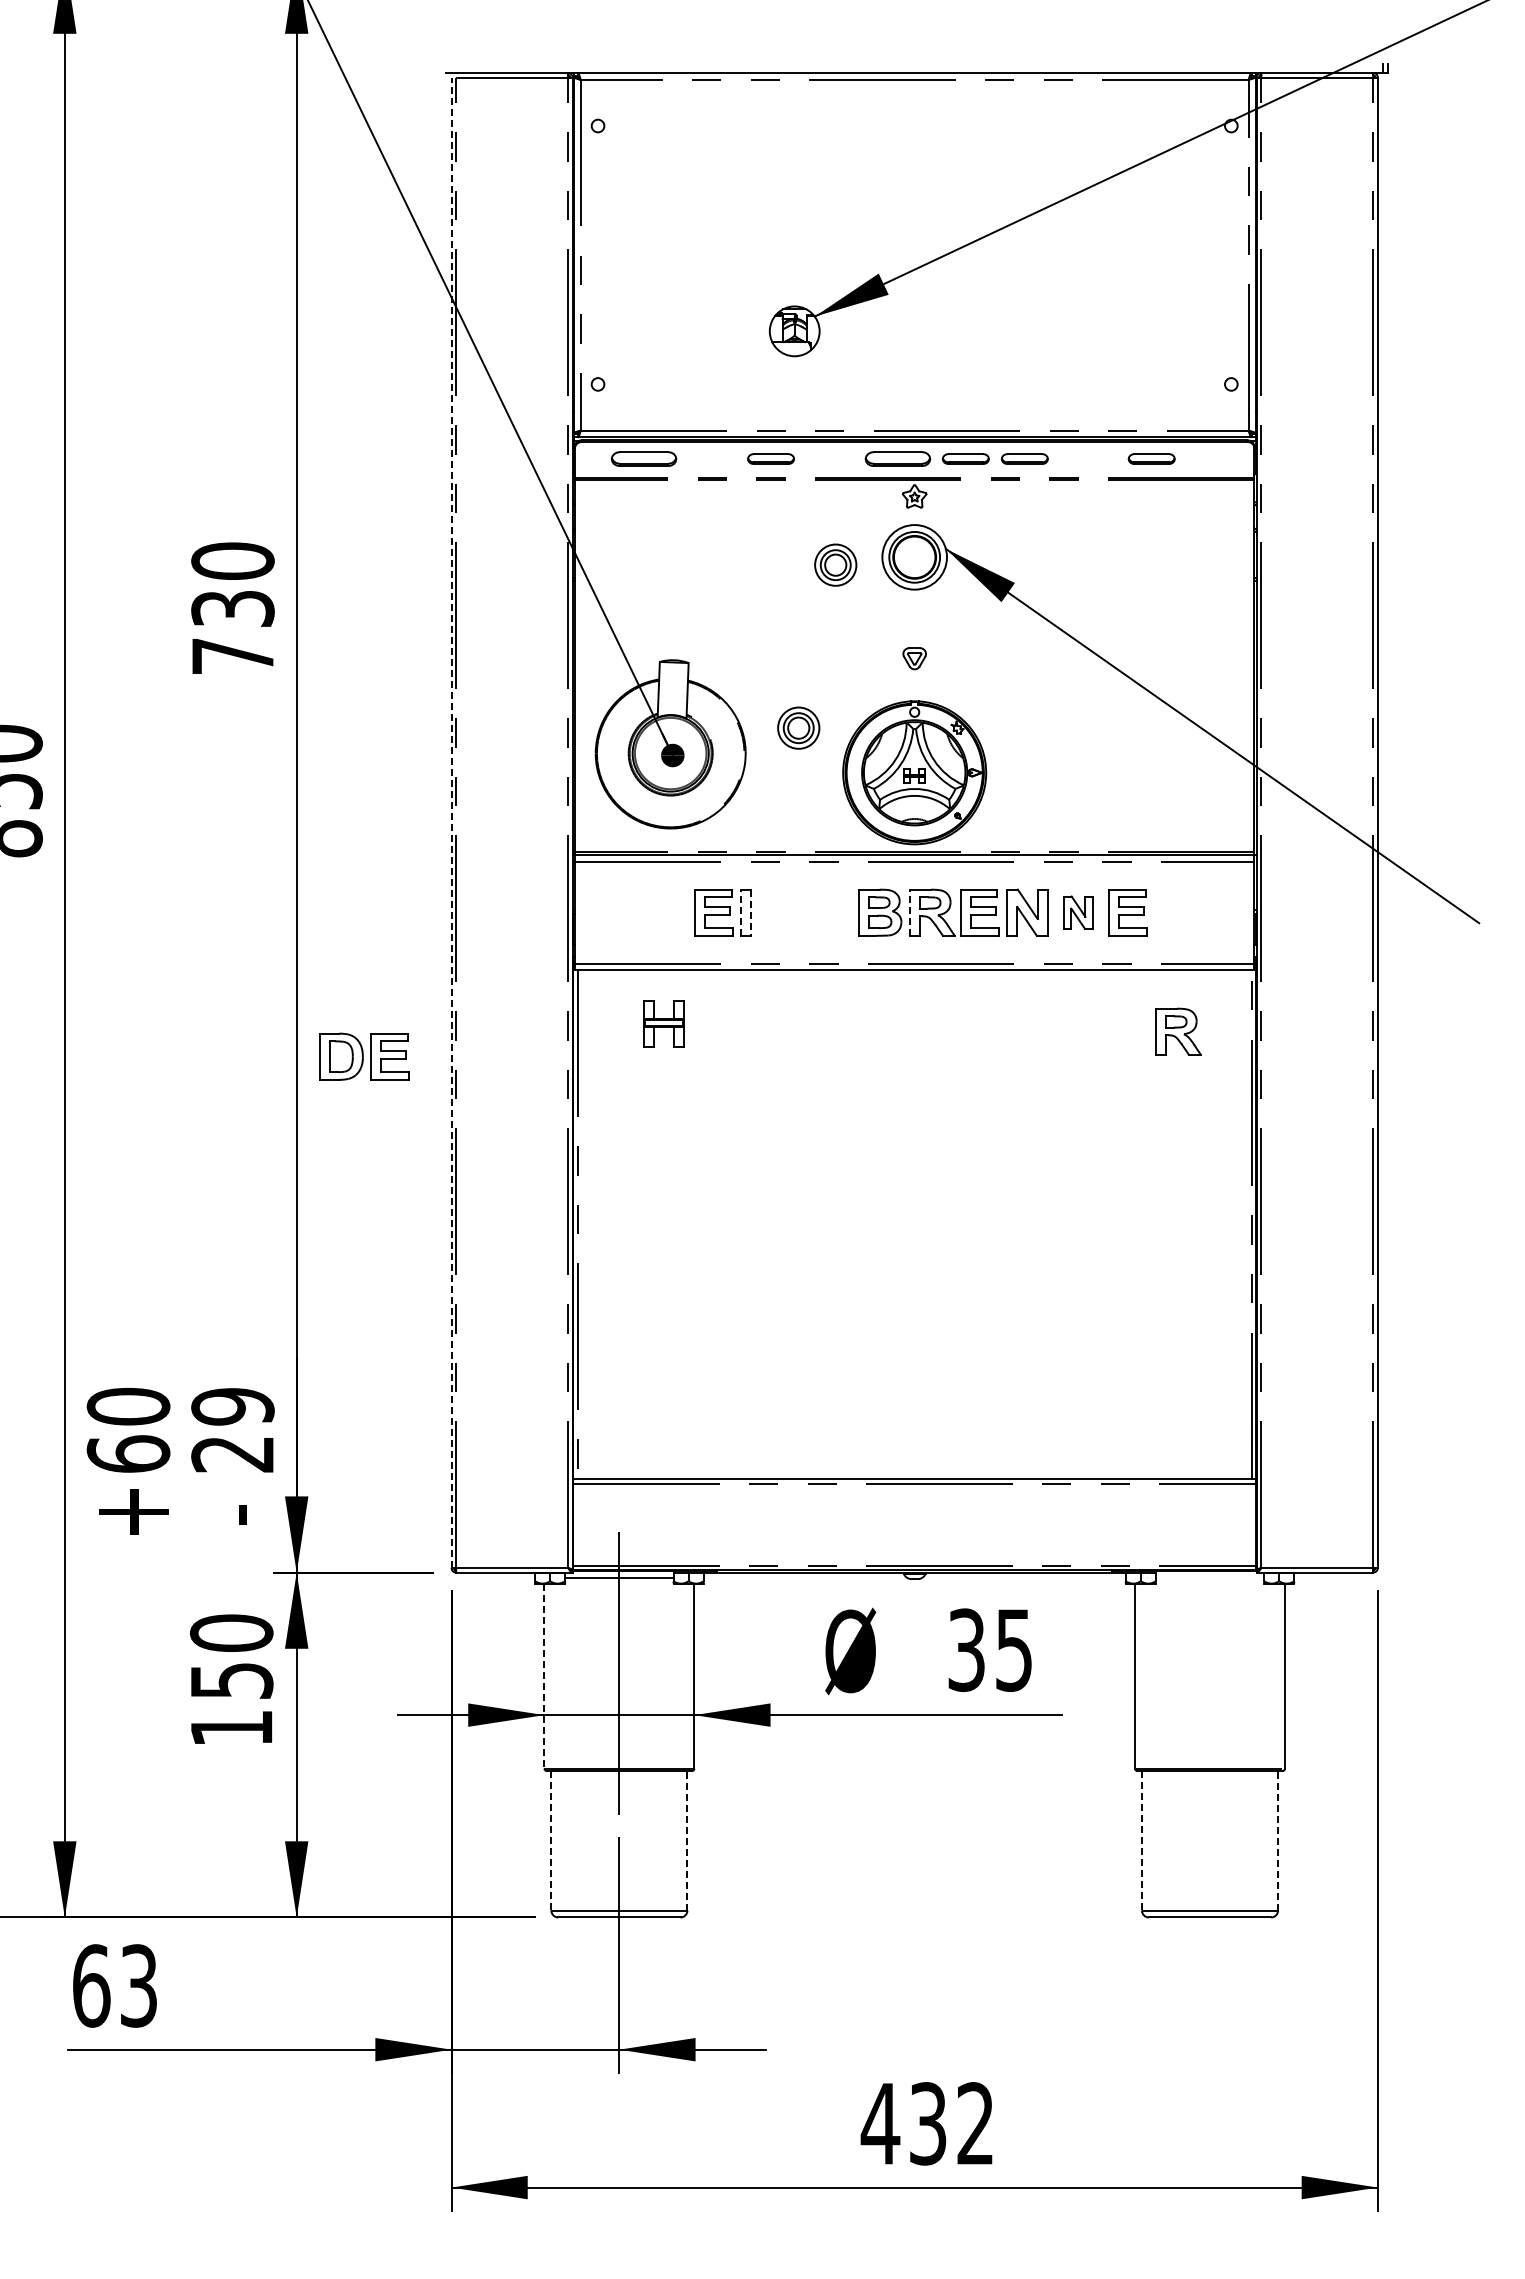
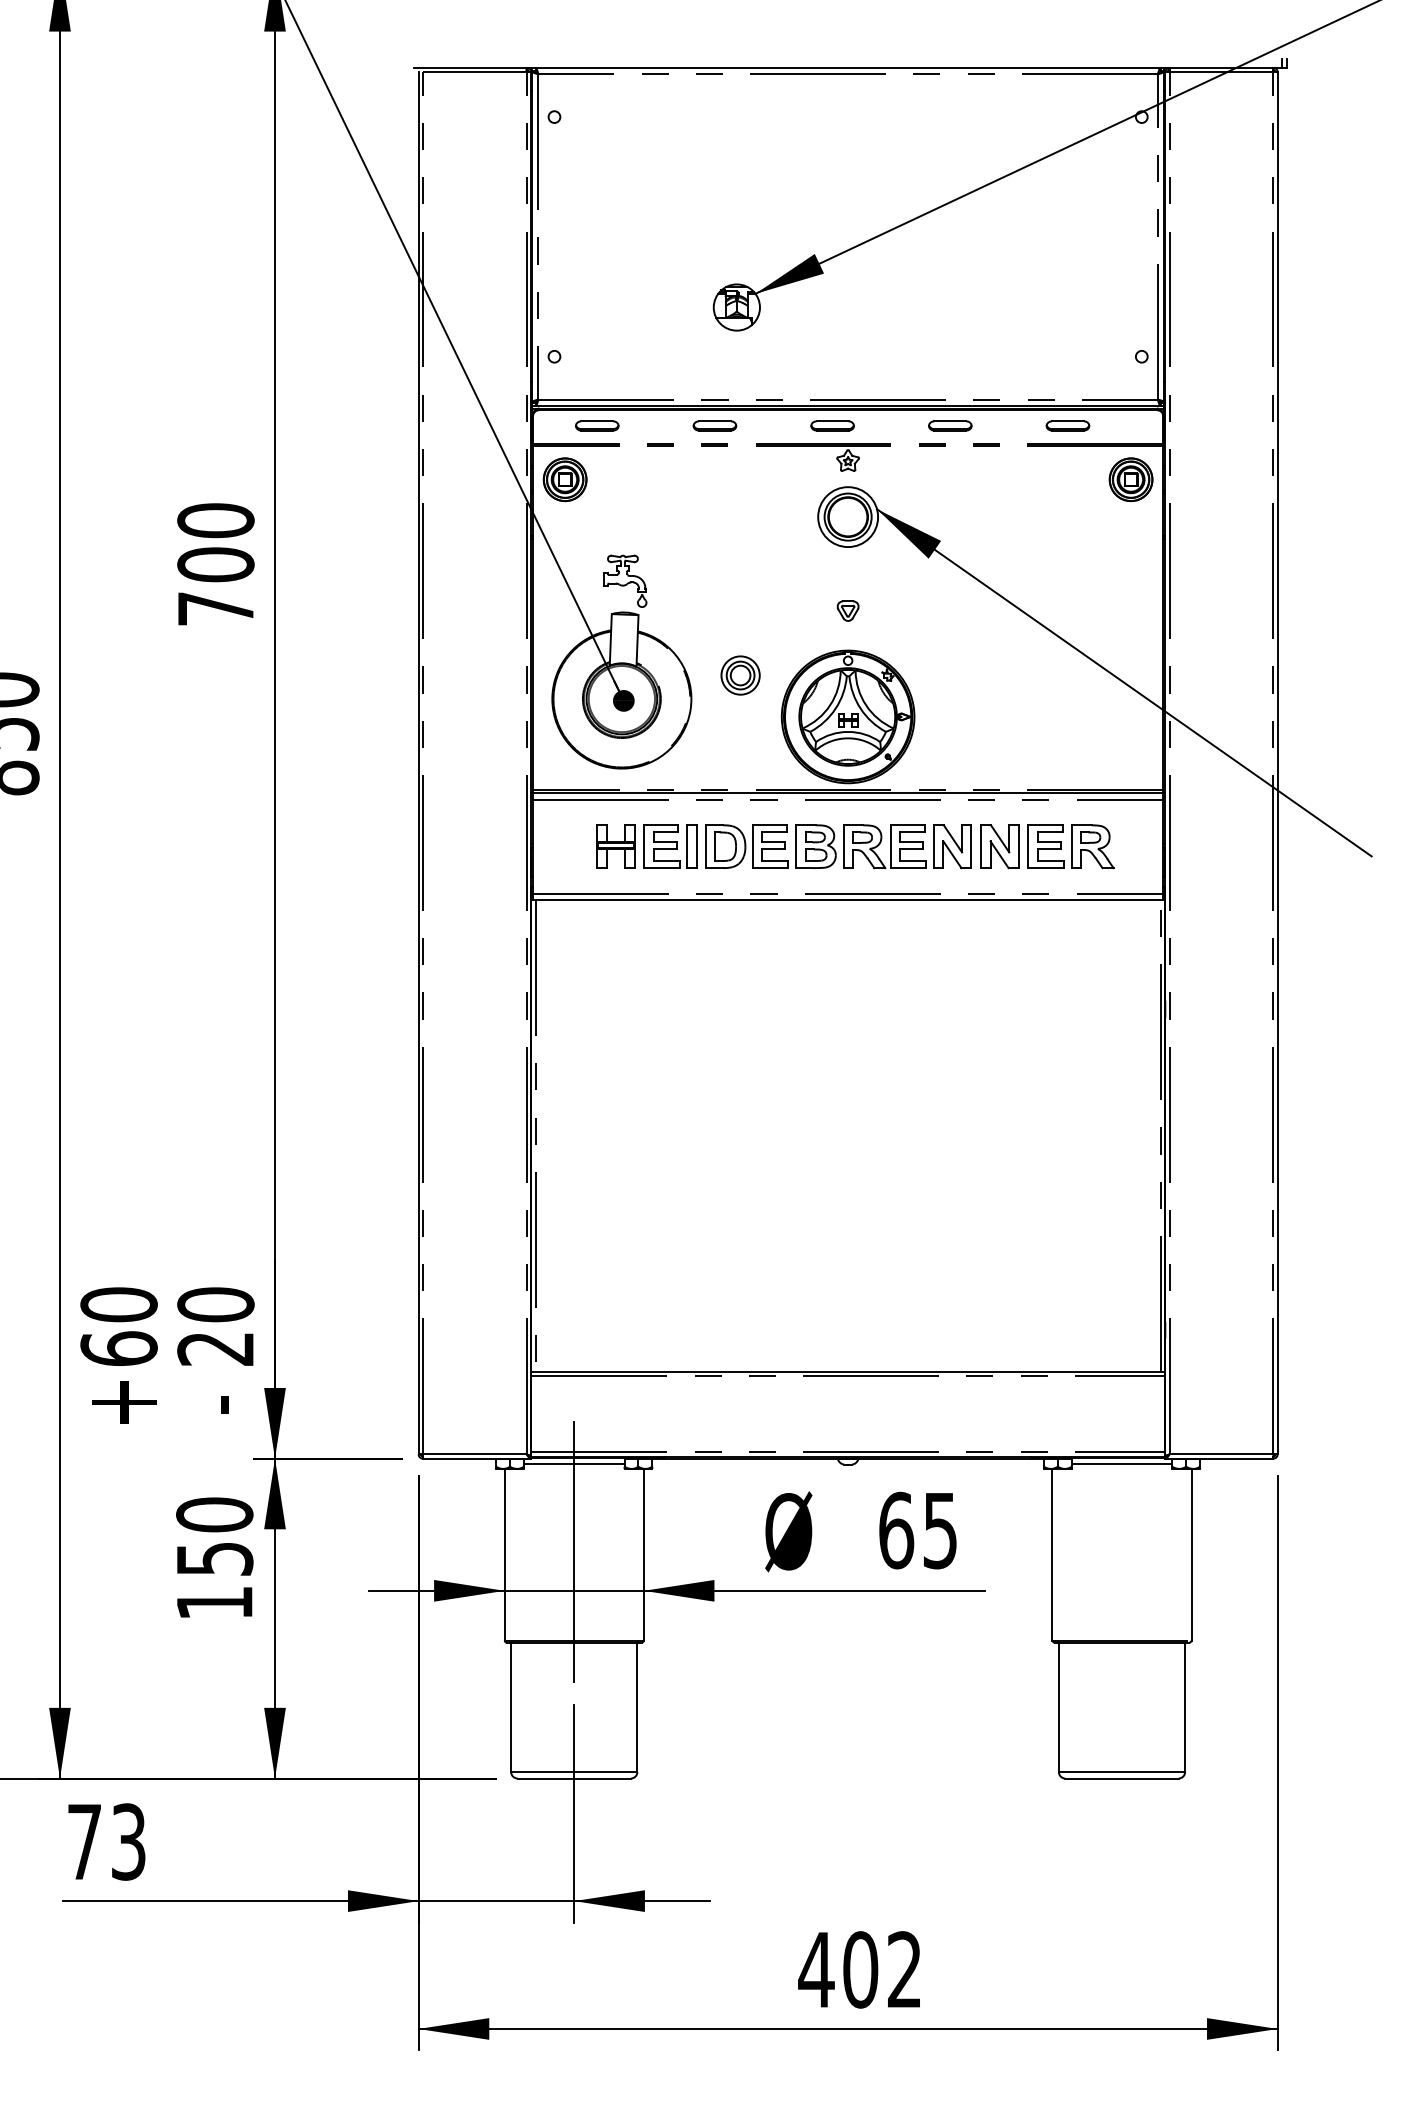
part: (644, 458) -> (597, 425), size x0.71
part: (897, 458) -> (832, 425), size x0.71
part: (965, 458) -> (895, 425), removed
part: (609, 516) -> (565, 479), added
part: (1219, 516) -> (1130, 479), added
part: (835, 564) -> (774, 523), removed
text: (232, 608) -> (215, 564), 730 -> 700
part: (674, 626) -> (625, 581), added
line: (451, 822) -> (418, 763), dashed -> solid
line: (741, 912) -> (687, 846), dashed -> solid
line: (909, 912) -> (843, 846), dashed -> solid
part: (1078, 912) -> (1000, 846), size x1.43
line: (751, 913) -> (696, 847), dashed -> solid
part: (663, 1023) -> (615, 846), moved
part: (1178, 1031) -> (1092, 846), moved
part: (364, 1056) -> (746, 846), moved
text: (232, 1406) -> (215, 1304), 29 -> 20
line: (1209, 1578) -> (1121, 1464), added
text: (966, 1650) -> (896, 1530), 35 -> 65
line: (544, 1676) -> (504, 1555), dashed -> solid
line: (551, 1840) -> (511, 1707), dashed -> solid
line: (687, 1840) -> (637, 1707), dashed -> solid
line: (1141, 1840) -> (1058, 1707), dashed -> solid
line: (1278, 1840) -> (1185, 1707), dashed -> solid
text: (91, 1985) -> (84, 1841), 63 -> 73
text: (928, 2123) -> (860, 1969), 432 -> 402

